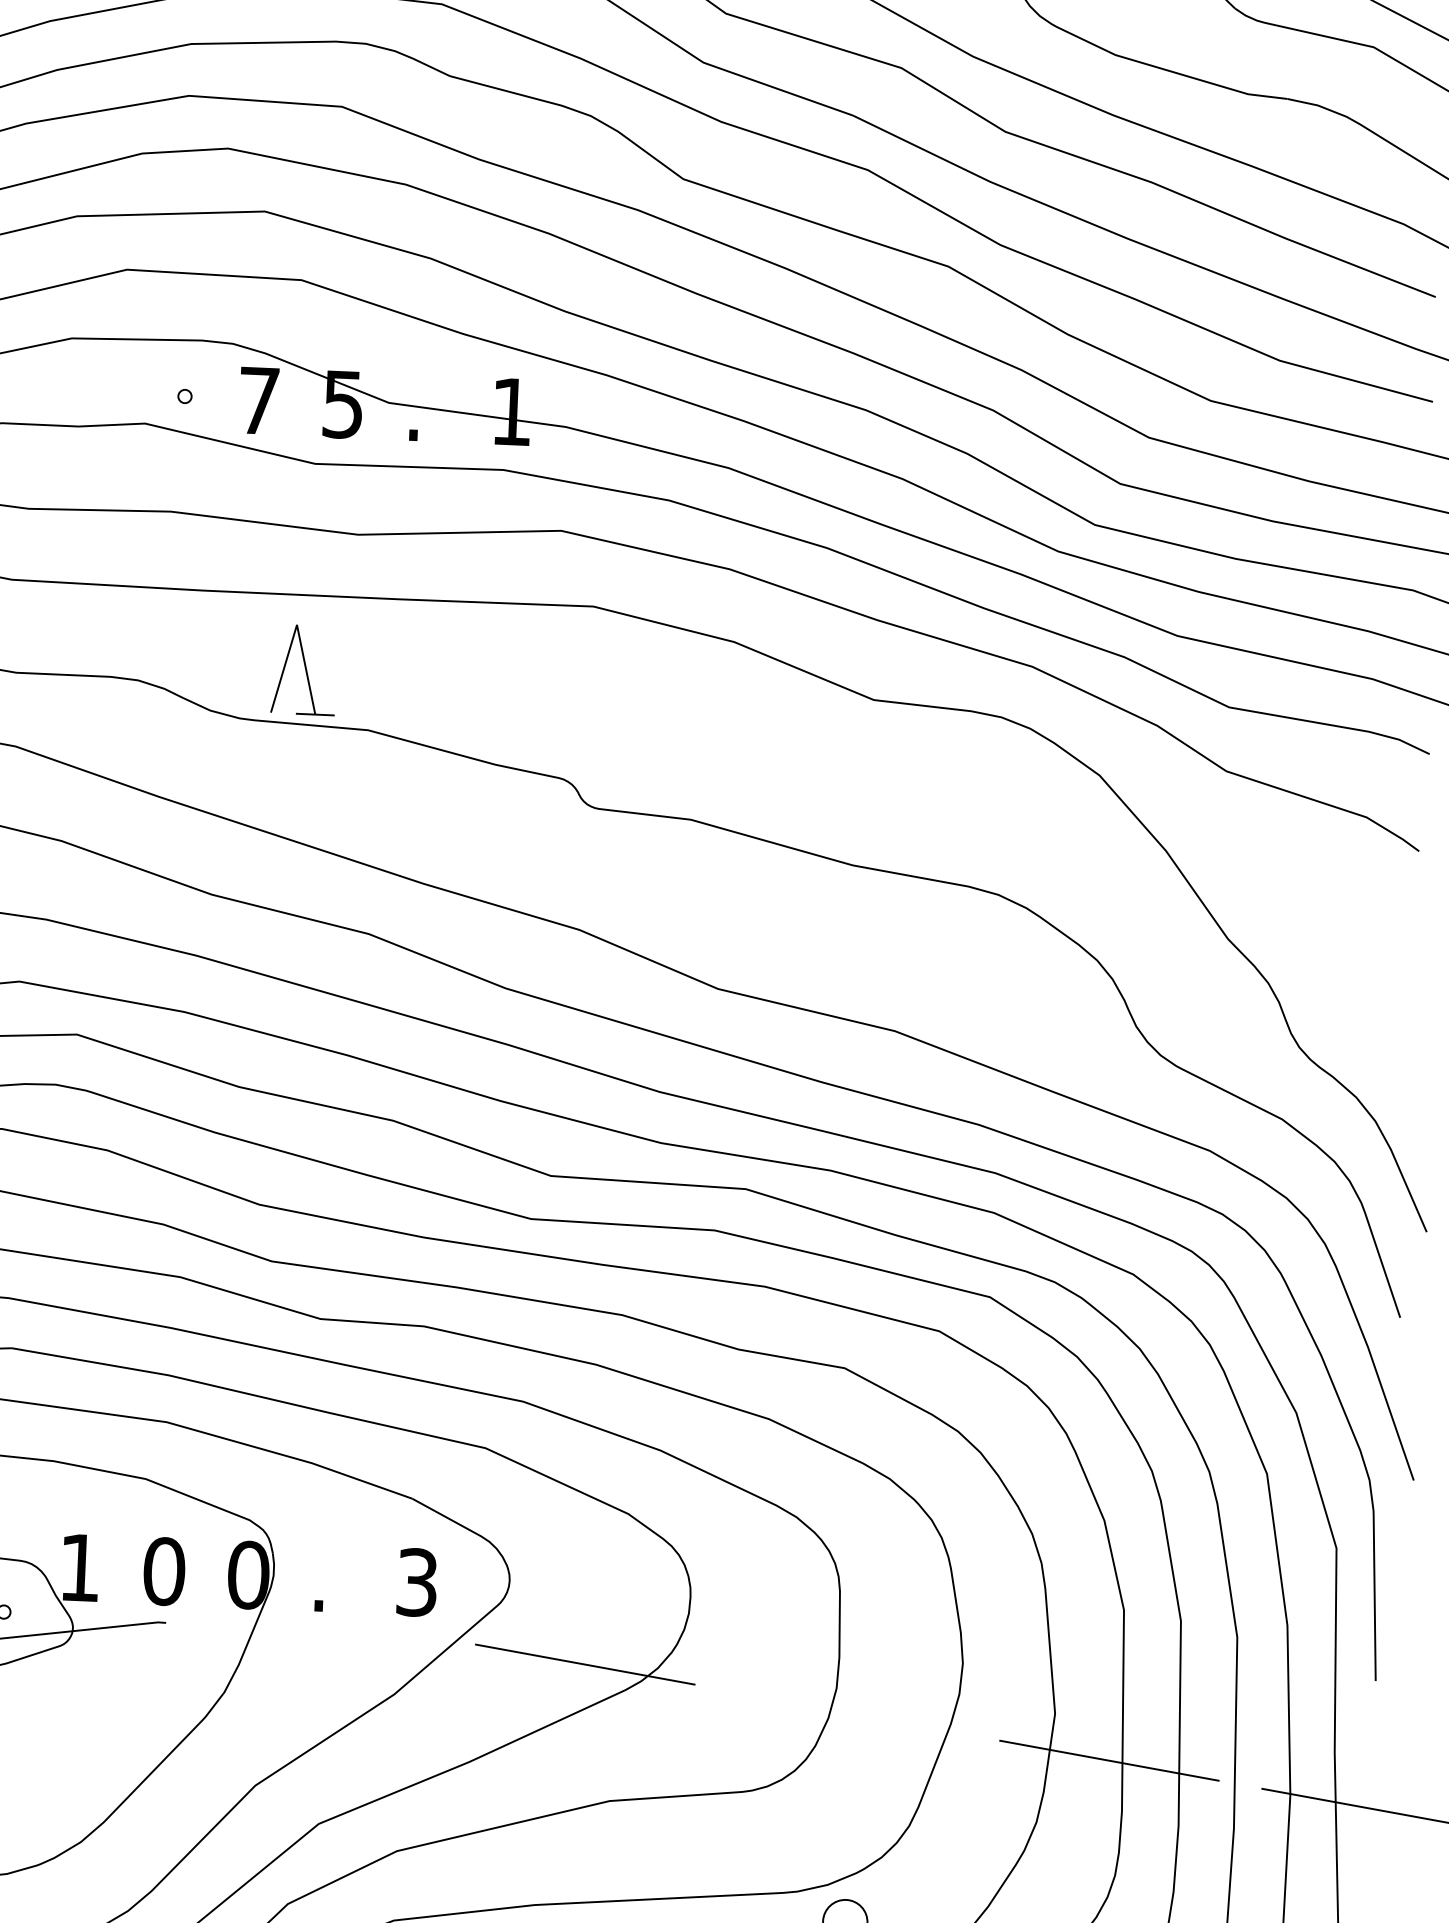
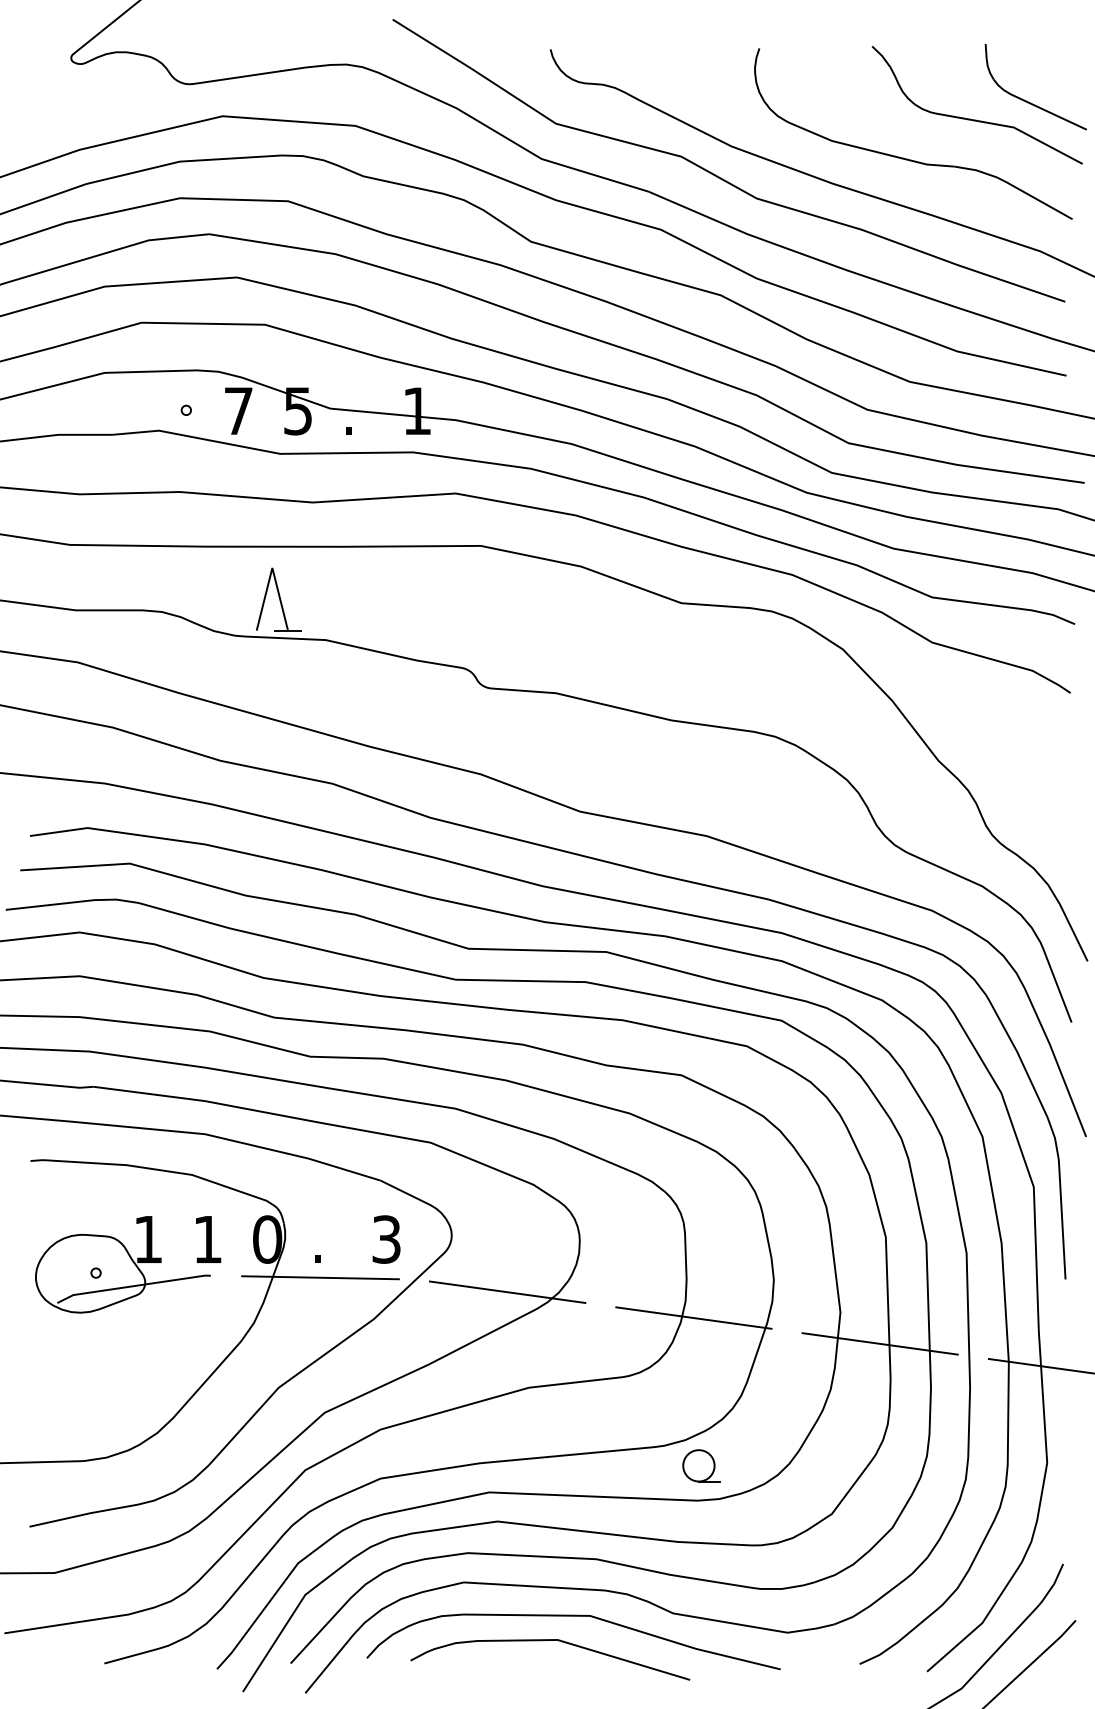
text: (163, 1571) -> (207, 1239), 0 -> 1
line: (321, 1632) -> (320, 1277), added
line: (846, 1711) -> (693, 1317), added

